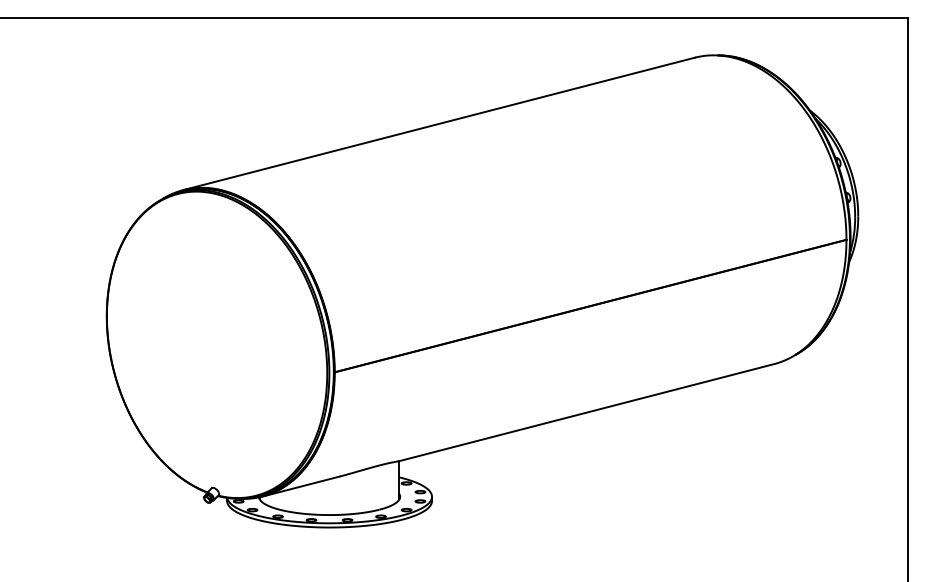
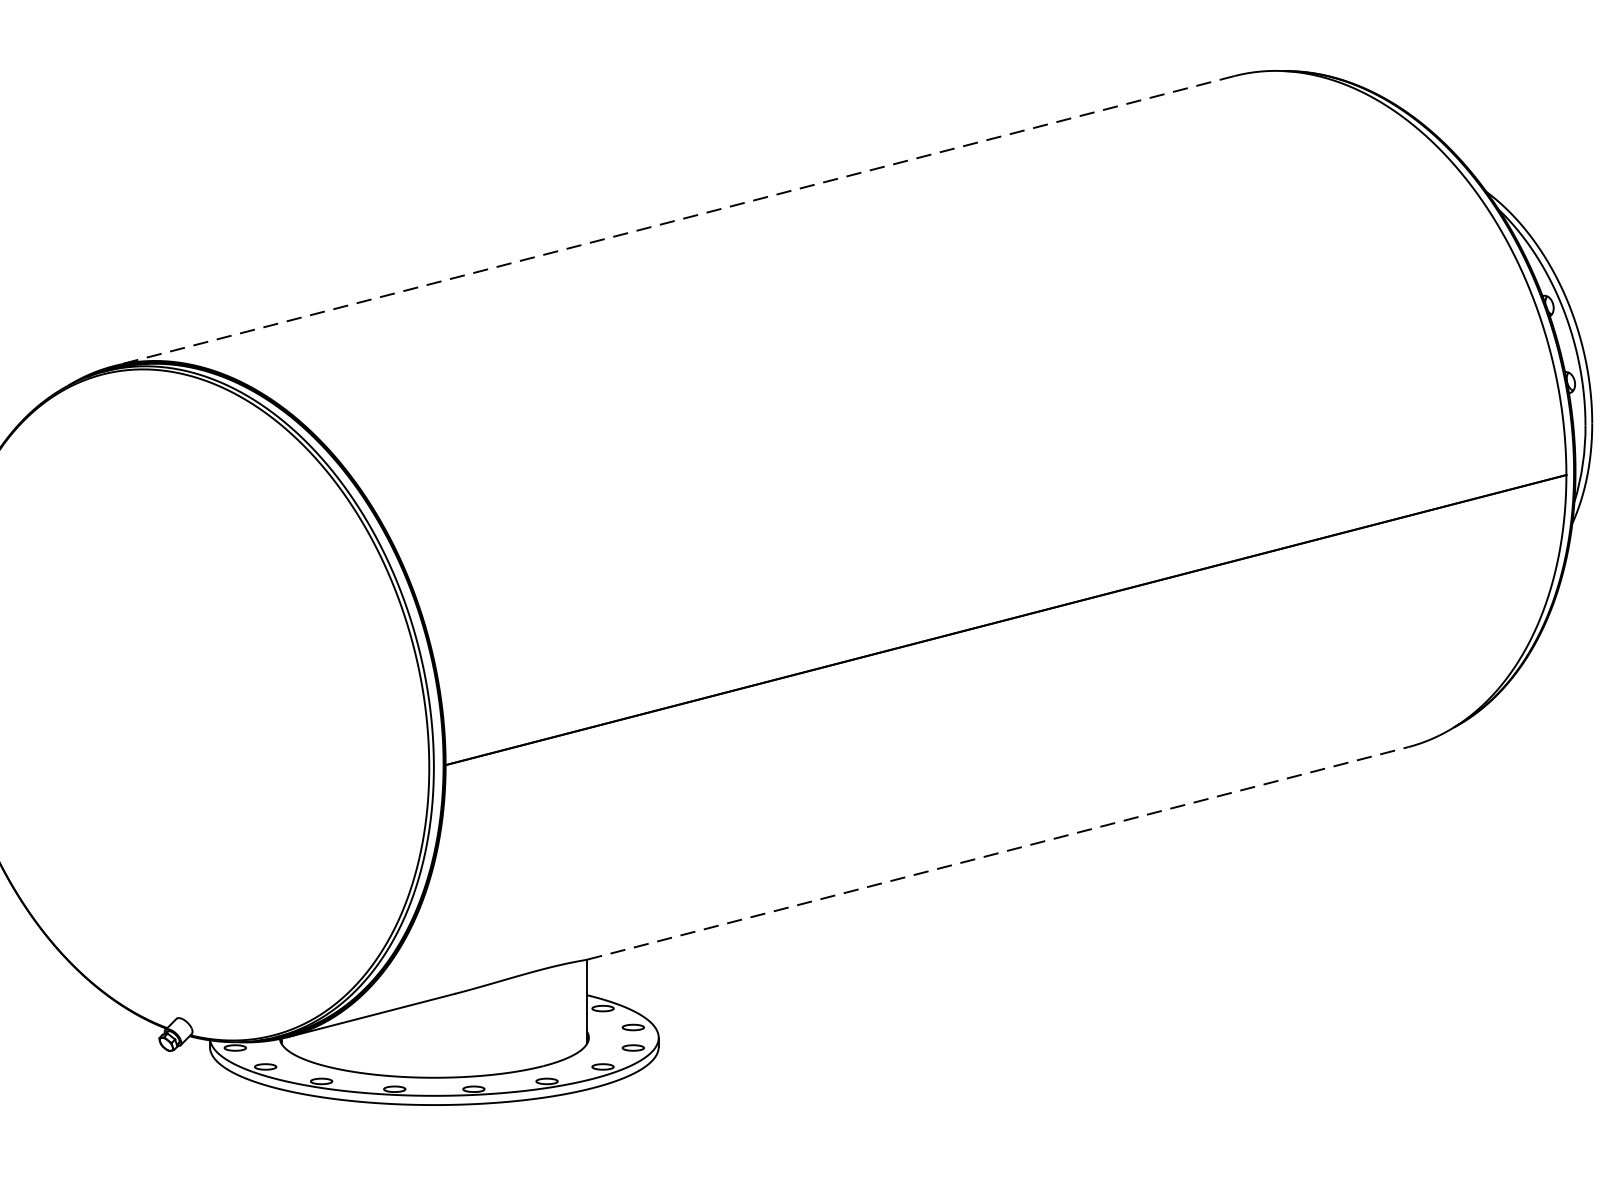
line: (438, 124) -> (672, 222), solid -> dashed
line: (586, 412) -> (997, 853), solid -> dashed

